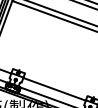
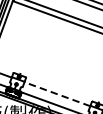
line: (54, 89) -> (57, 94), solid -> dashed

